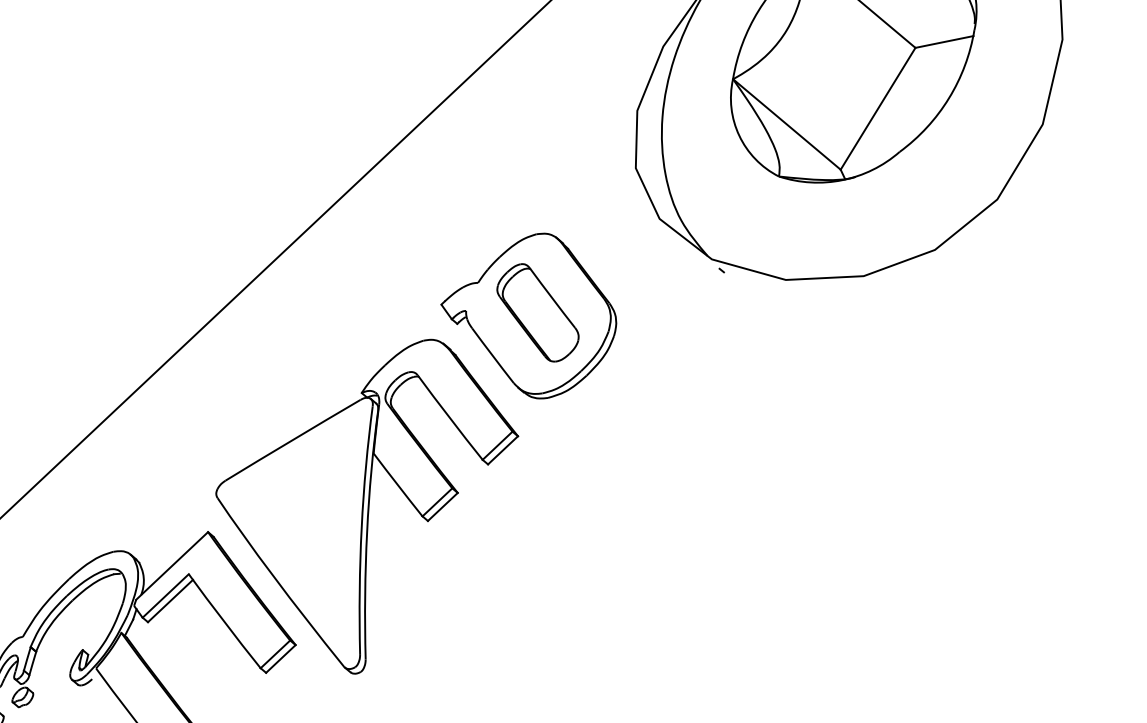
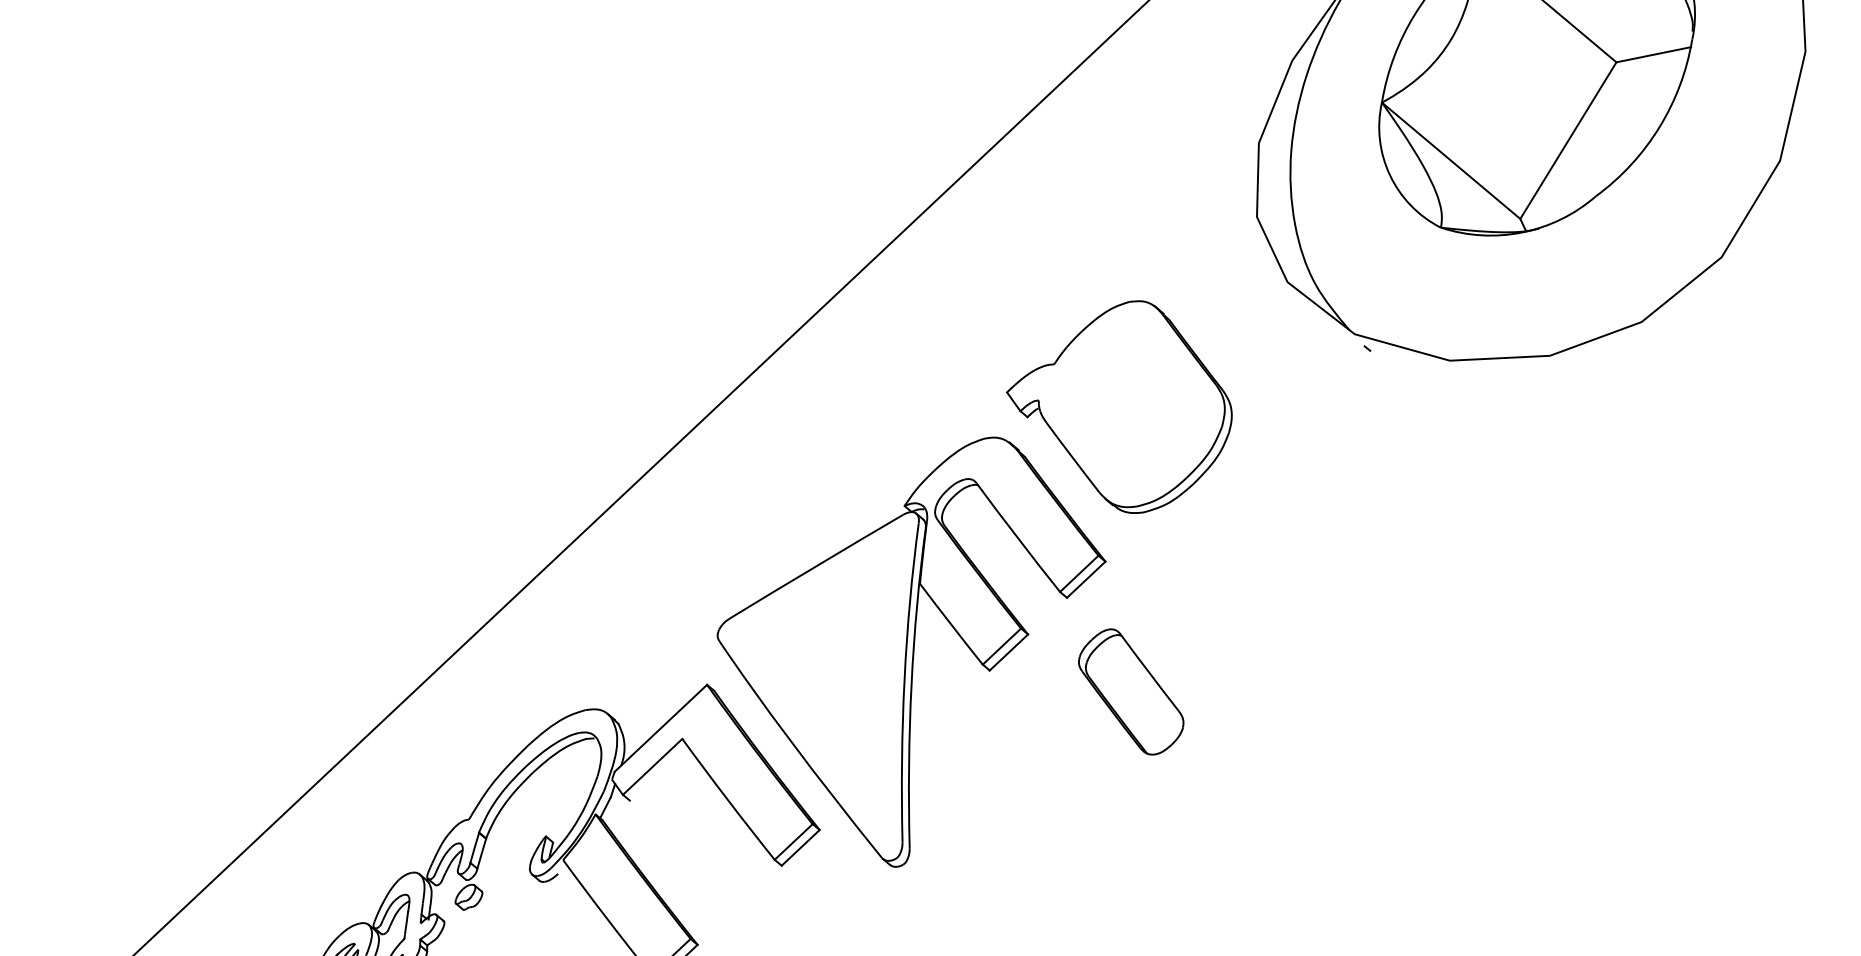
part: (538, 312) -> (1131, 691), moved
line: (170, 601) -> (658, 773), removed

